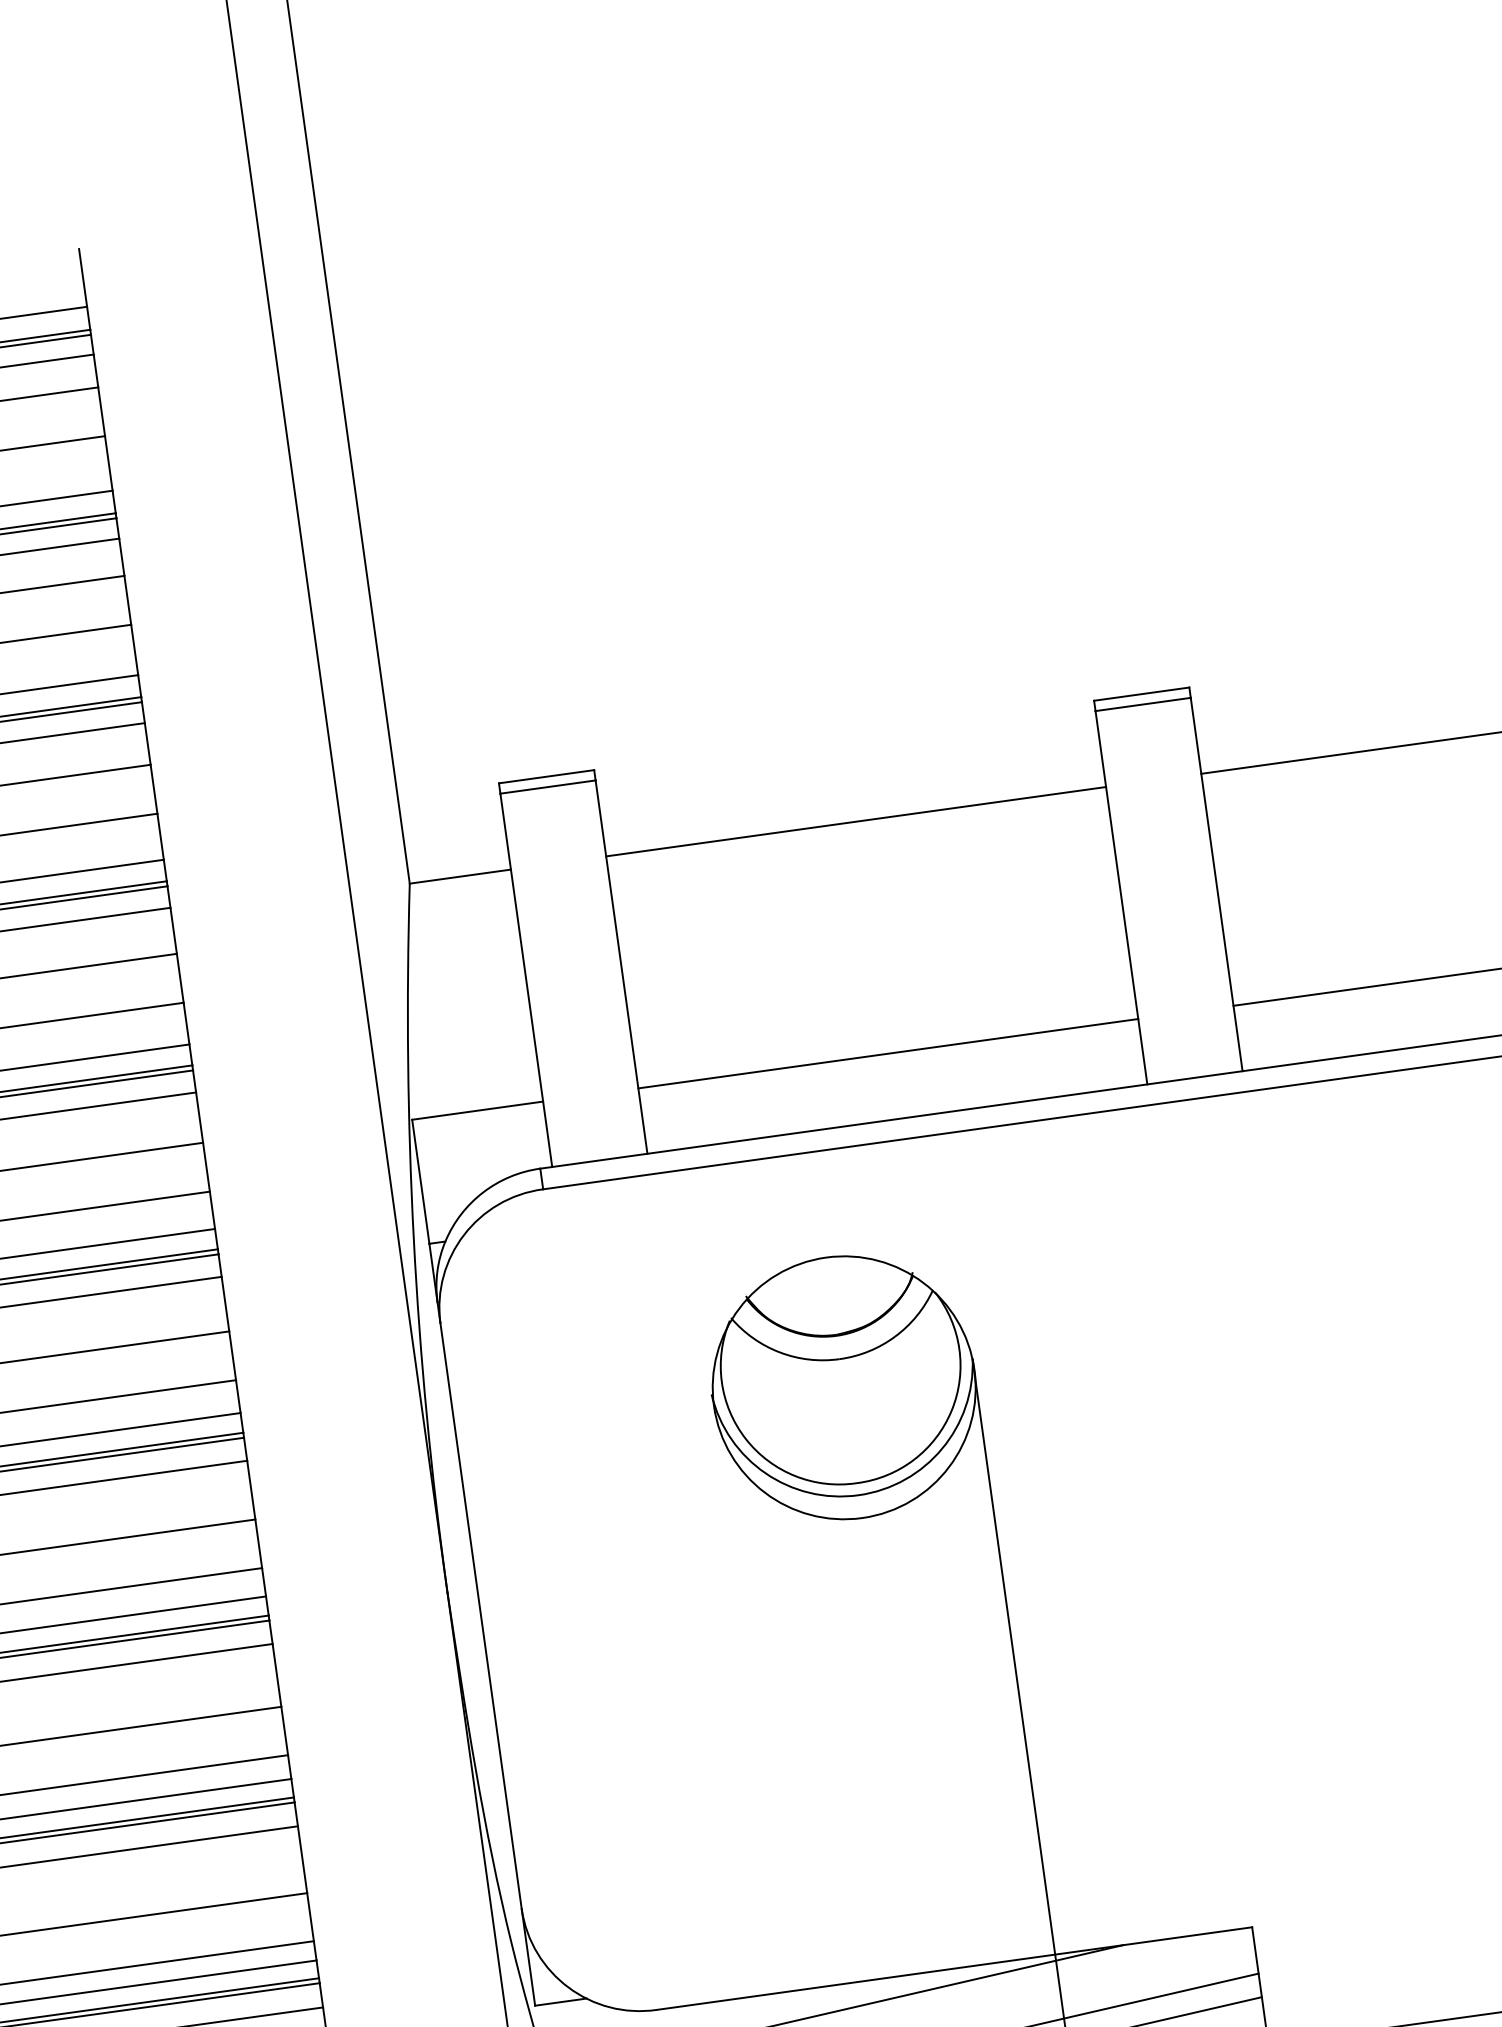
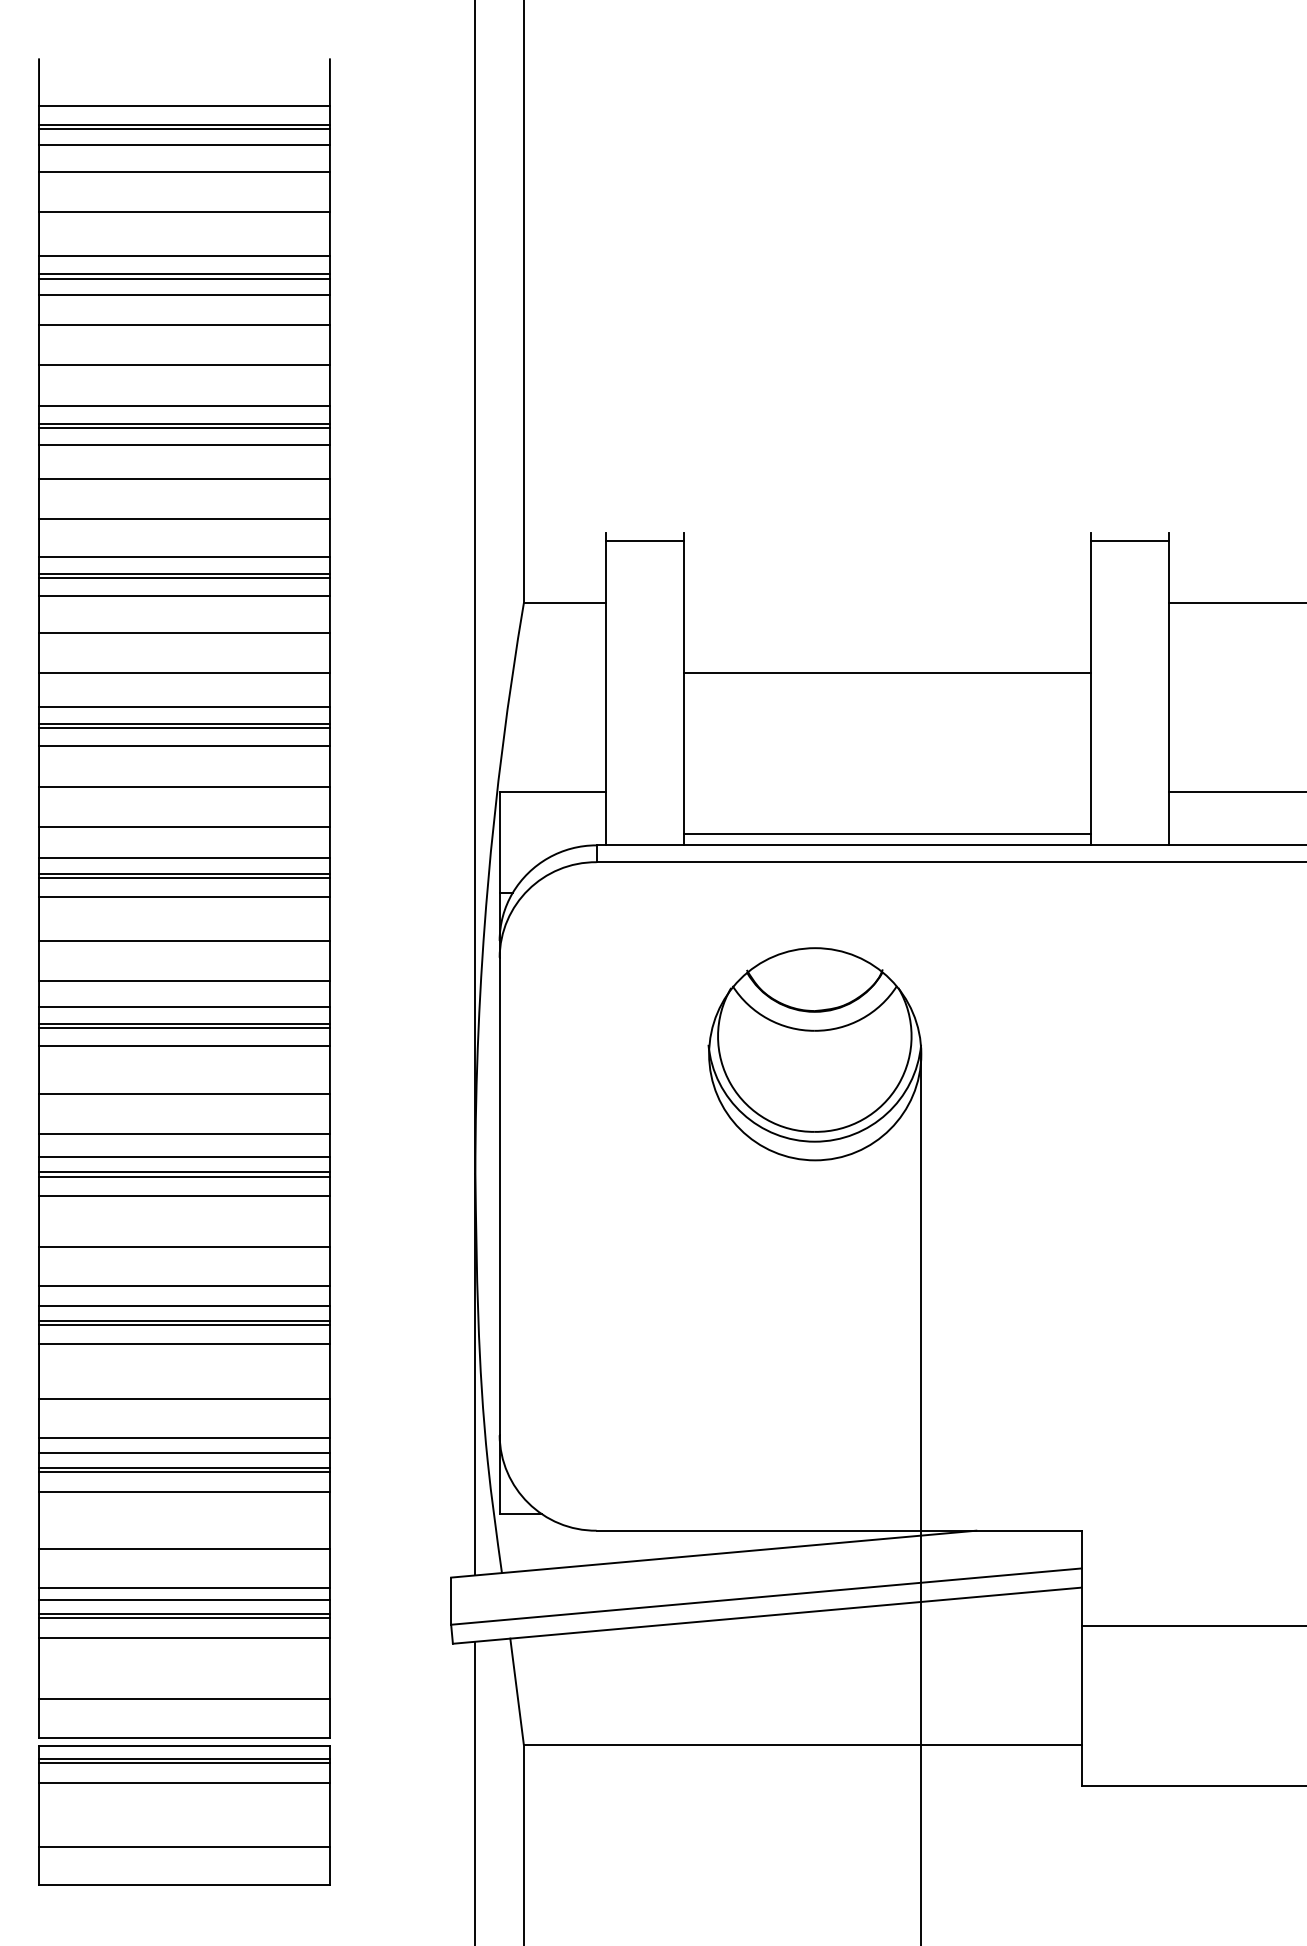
line: (1141, 693) -> (1129, 532), removed
line: (545, 776) -> (644, 532), removed
line: (856, 822) -> (887, 673), moved
line: (888, 1054) -> (887, 834), moved

